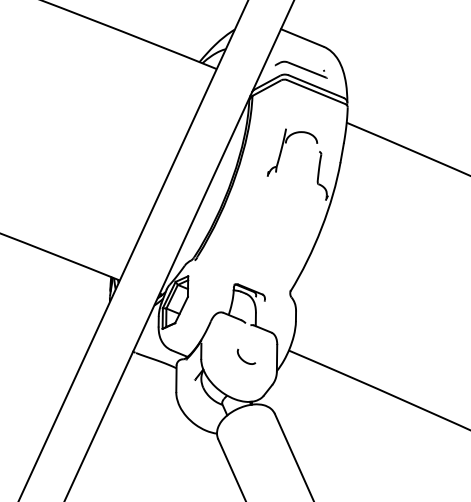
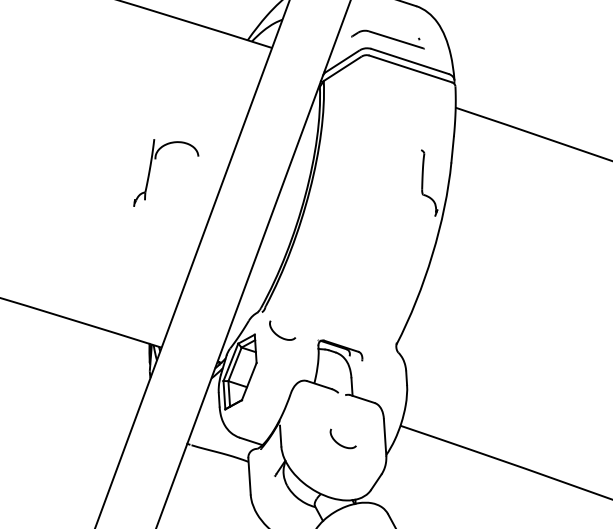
part: (282, 150) -> (151, 169), moved
curve: (205, 277) -> (278, 334), added

